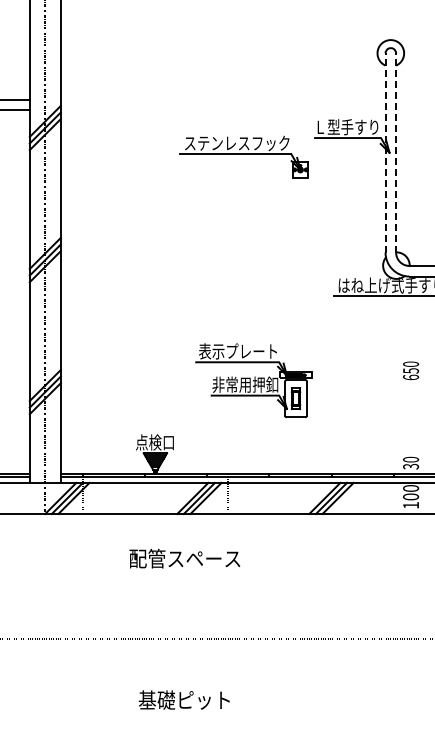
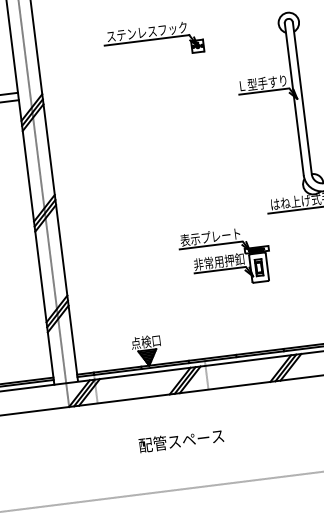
line: (385, 152) -> (294, 99), dashed -> solid
line: (396, 152) -> (302, 97), dashed -> solid
part: (243, 156) -> (153, 41), moved
part: (253, 380) -> (224, 257), moved
text: (184, 558) -> (181, 440), moved

